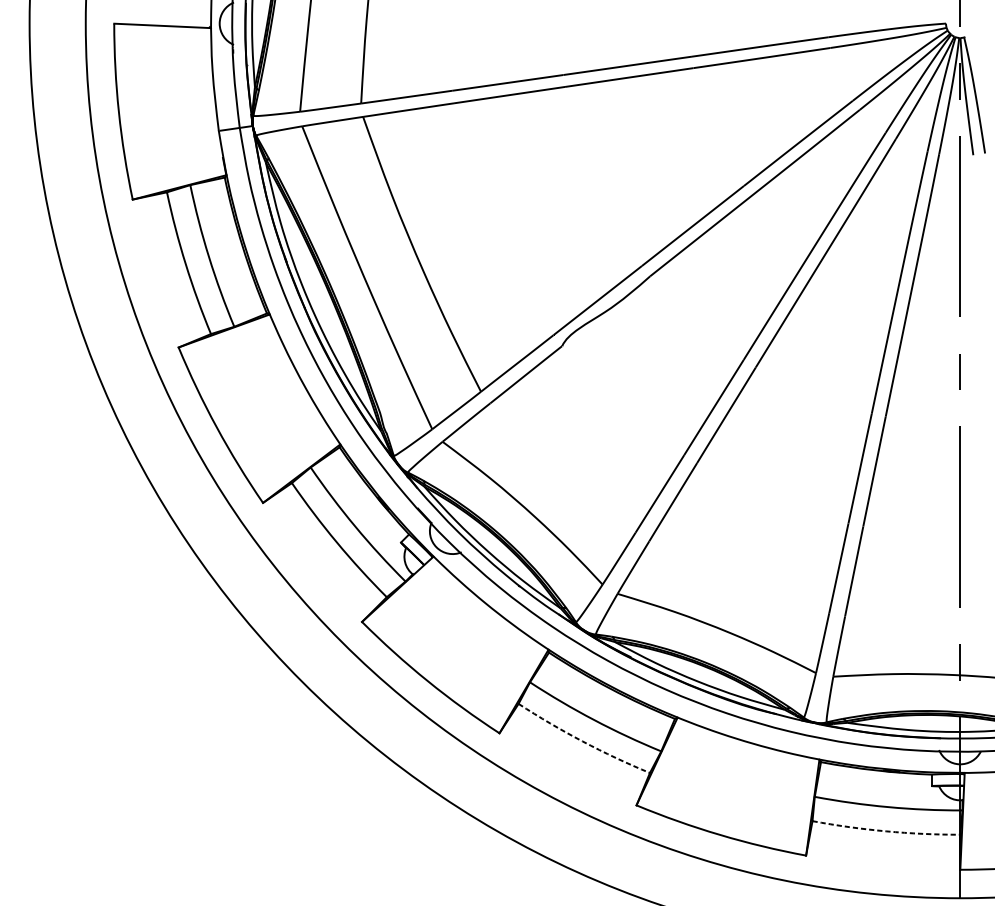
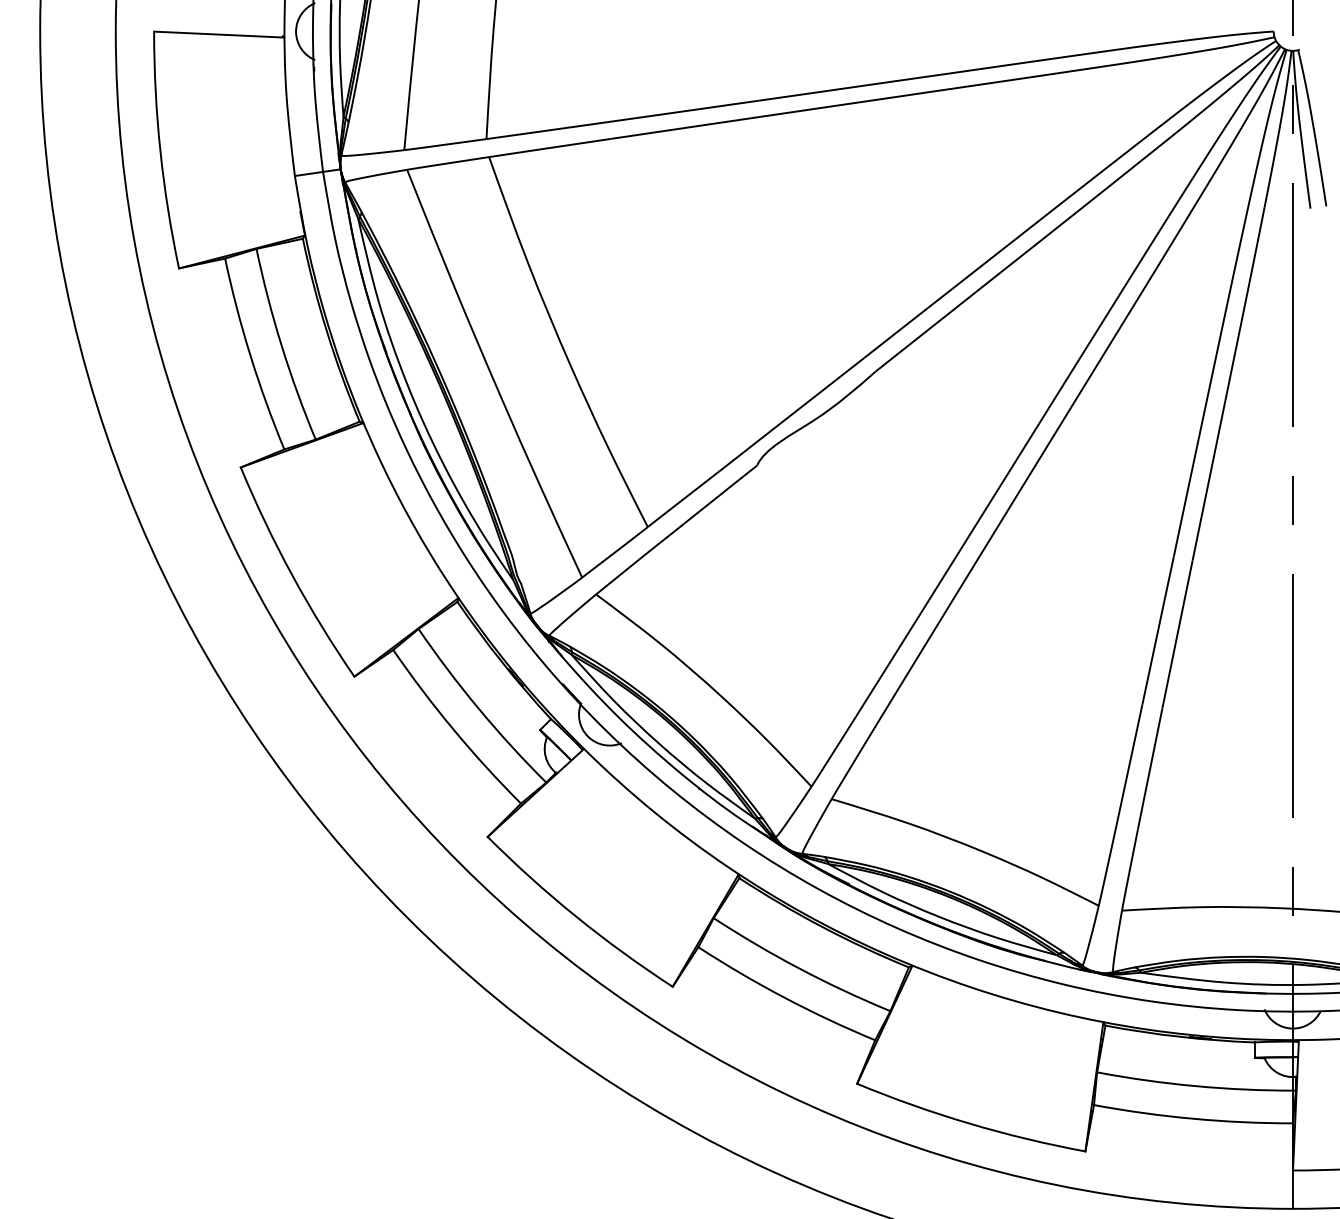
arc: (582, 741) -> (784, 997), dashed -> solid
arc: (886, 831) -> (1193, 1118), dashed -> solid

